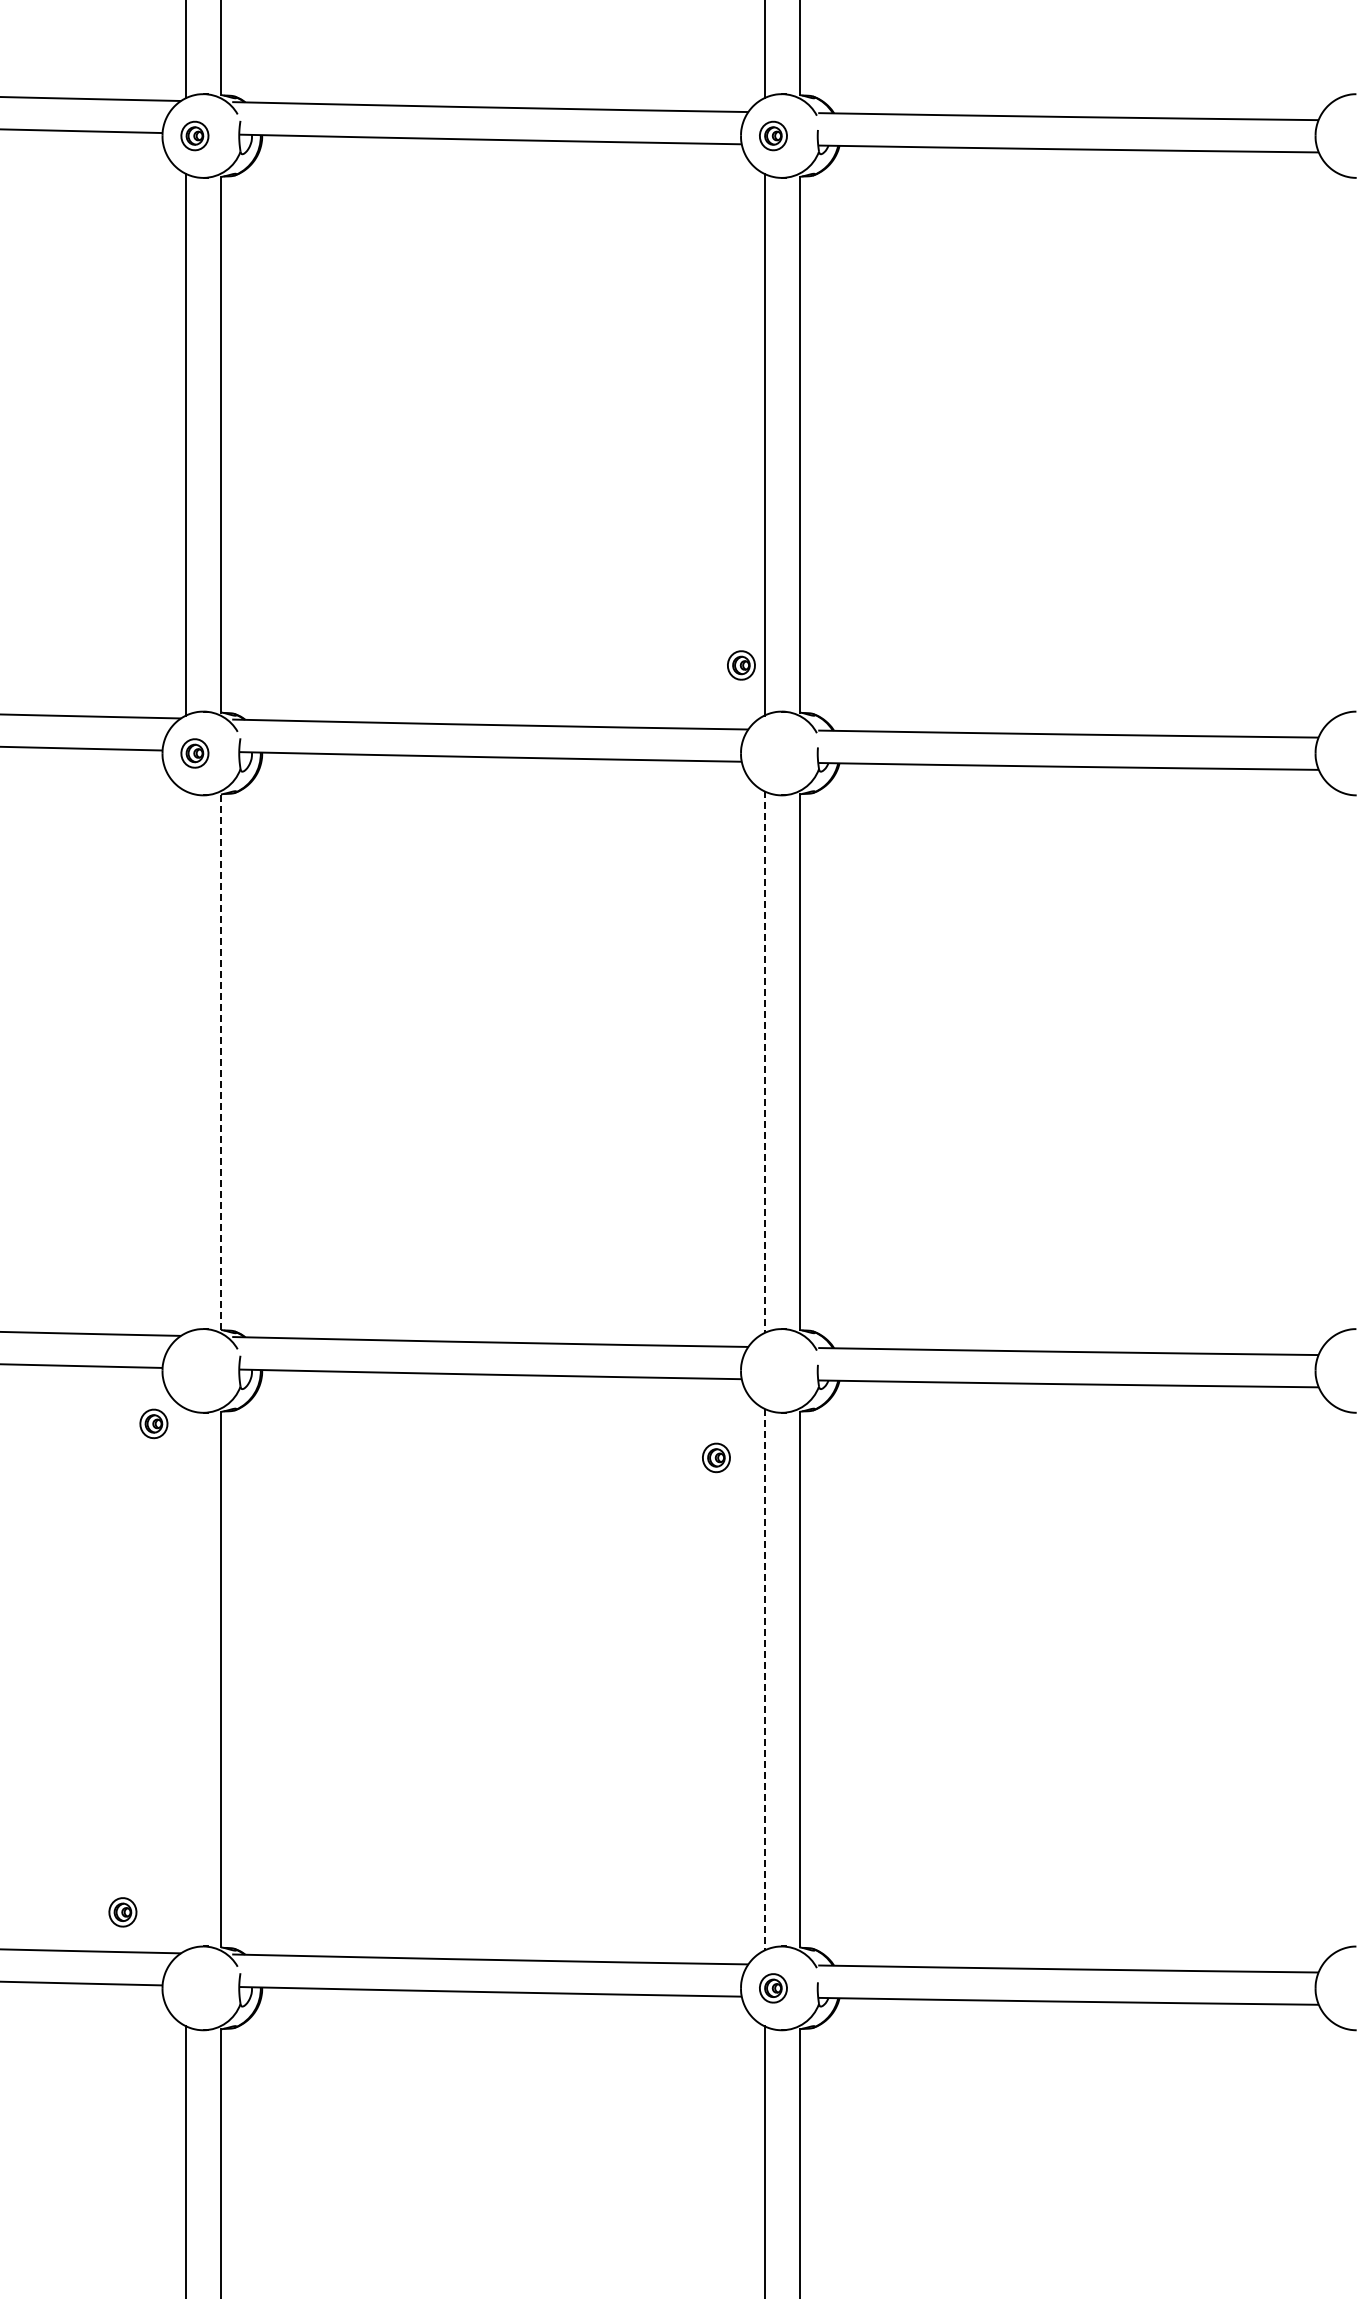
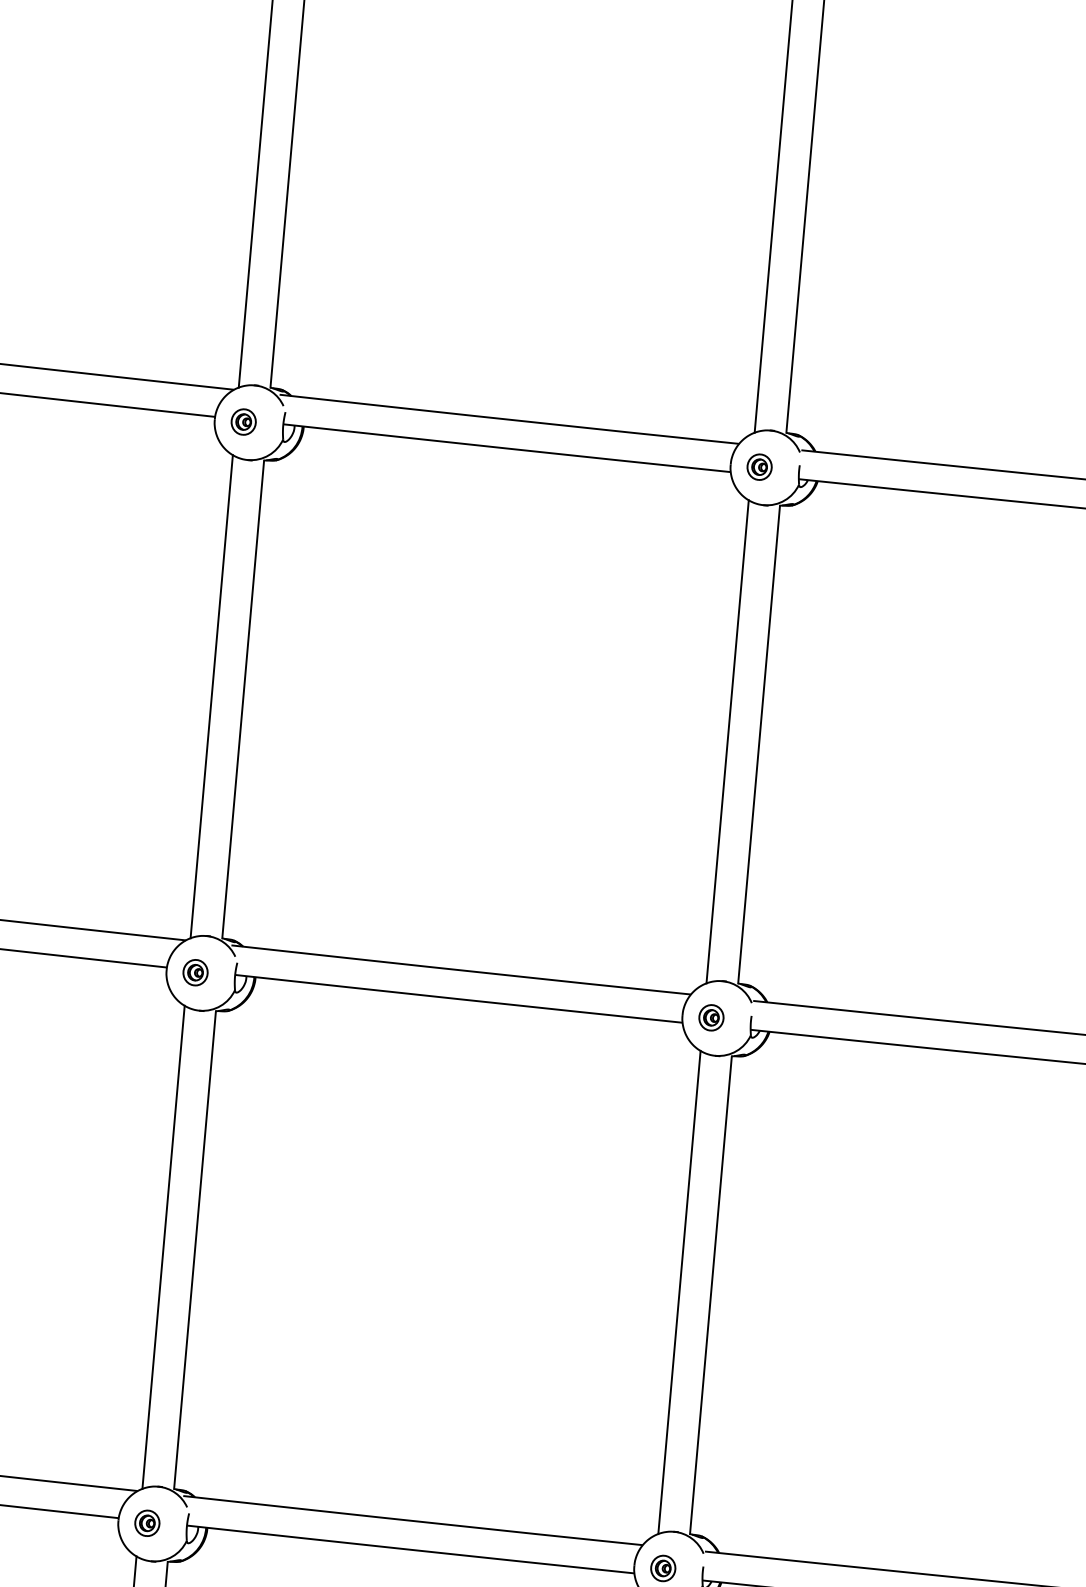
part: (741, 665) -> (759, 467), moved
line: (186, 1062) -> (212, 697), added
line: (221, 1062) -> (243, 699), dashed -> solid
line: (764, 1062) -> (727, 742), dashed -> solid
part: (153, 1423) -> (195, 972), moved
part: (716, 1457) -> (711, 1017), moved
line: (186, 1679) -> (163, 1247), added
line: (764, 1679) -> (679, 1292), dashed -> solid
part: (122, 1912) -> (146, 1523), moved

